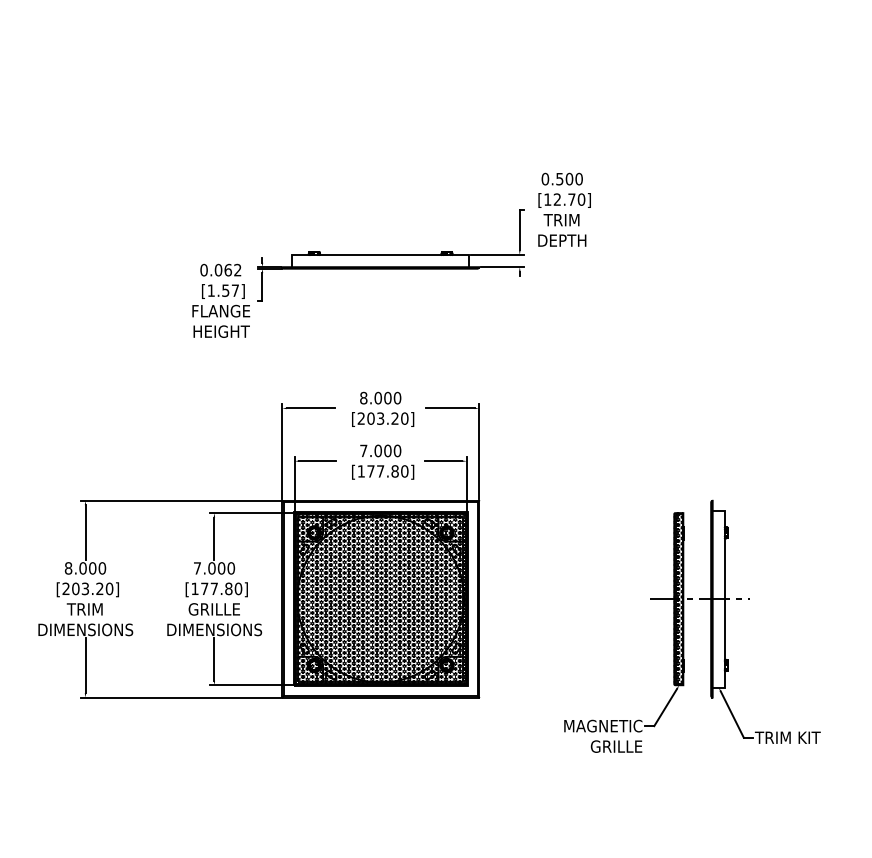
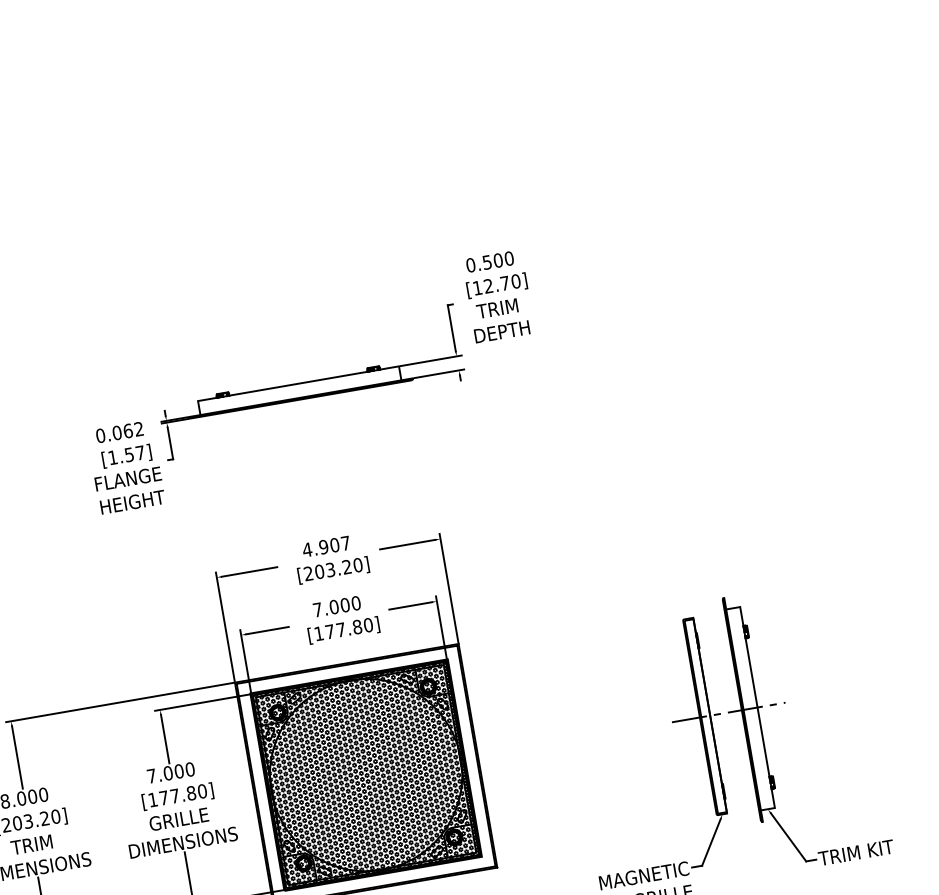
text: (380, 397) -> (326, 545), 8.000 -> 4.907
hatch: (678, 599) -> (704, 717), removed

